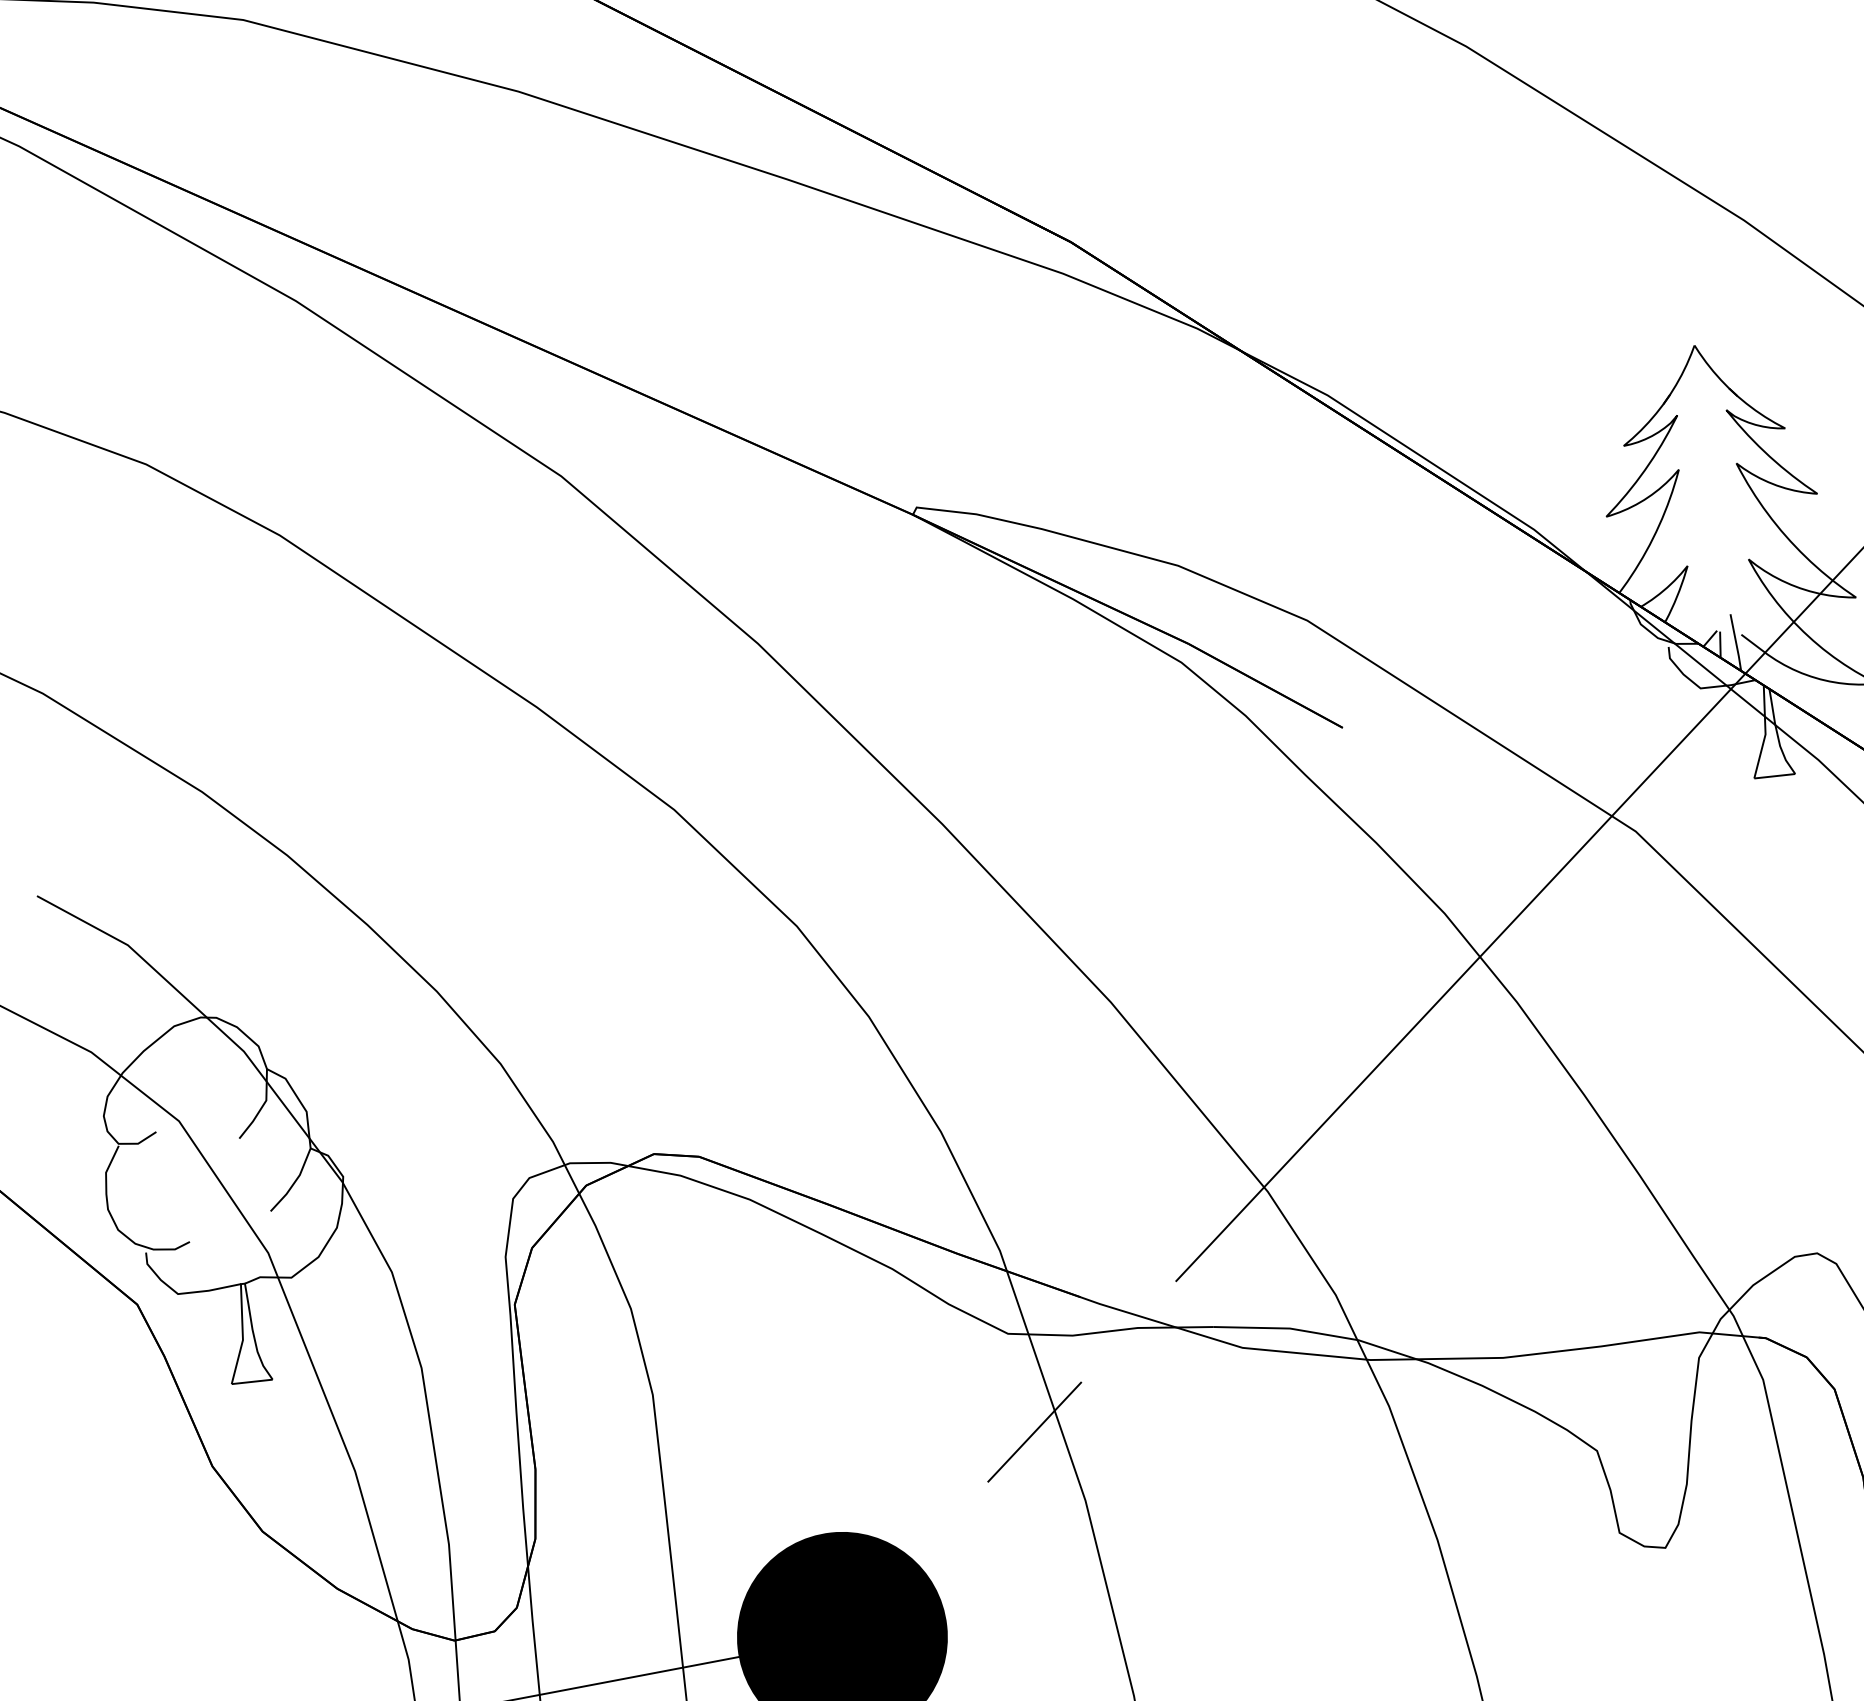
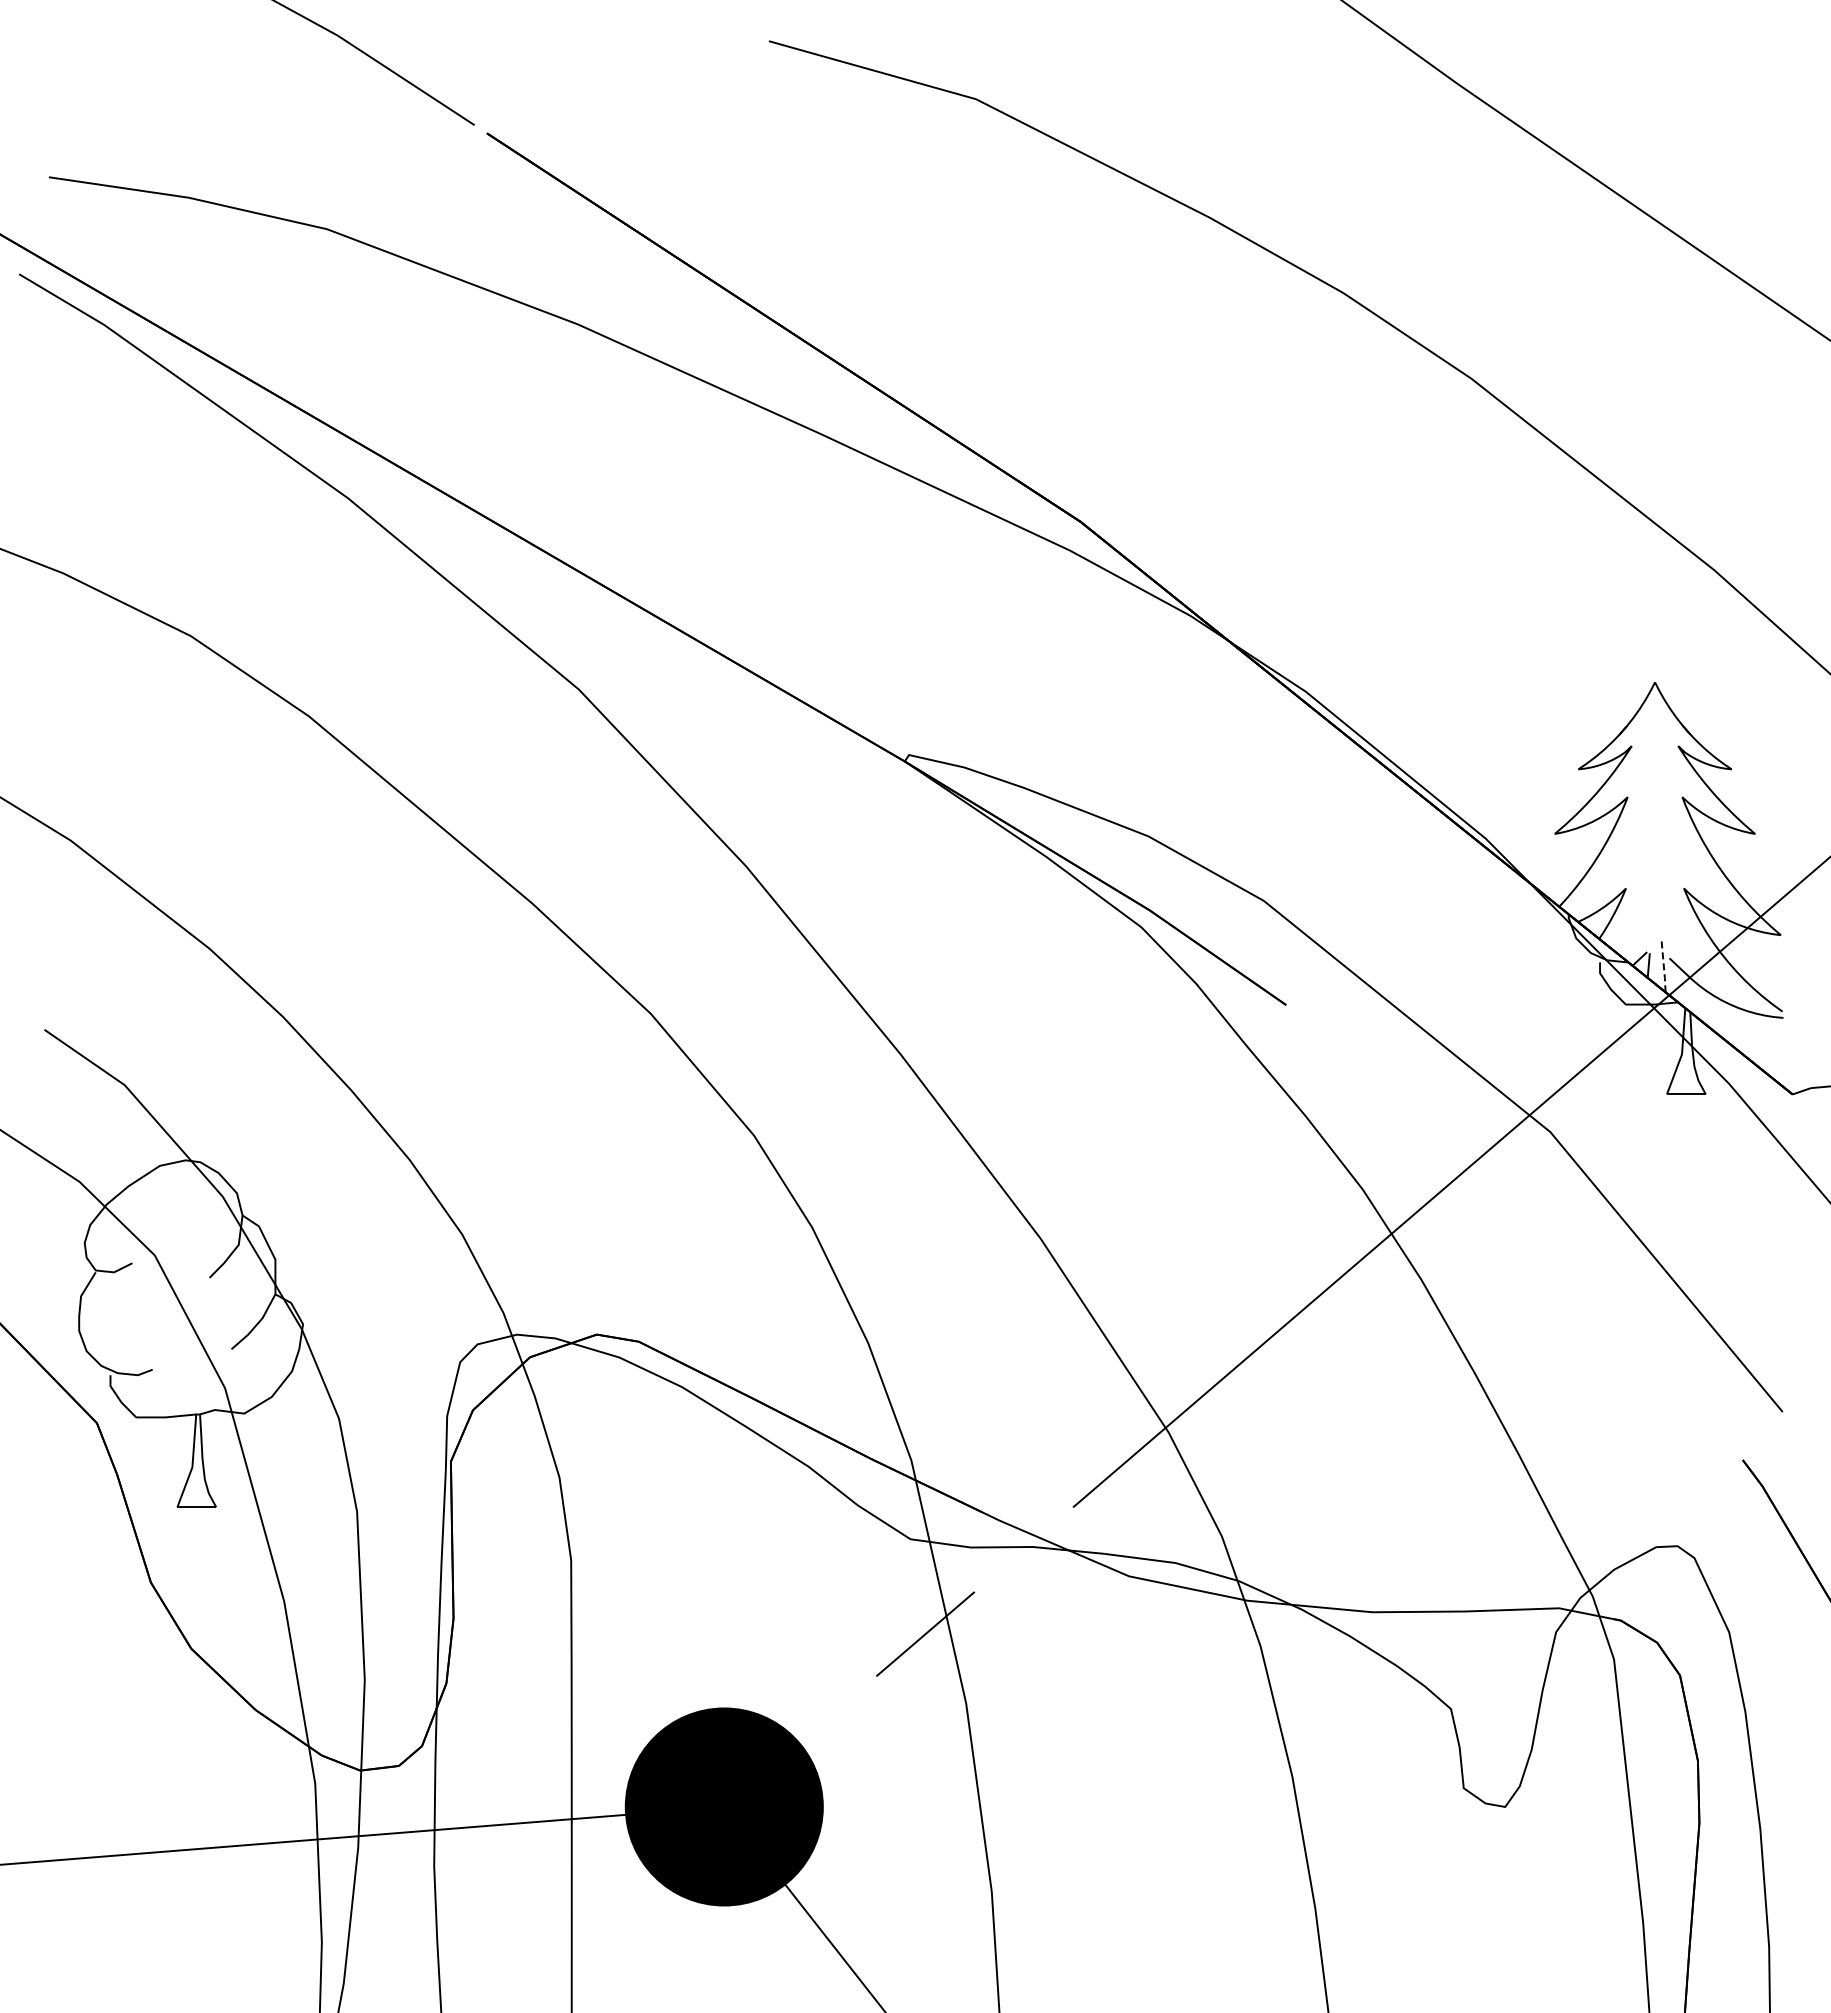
line: (1735, 642) -> (1663, 965), solid -> dashed

